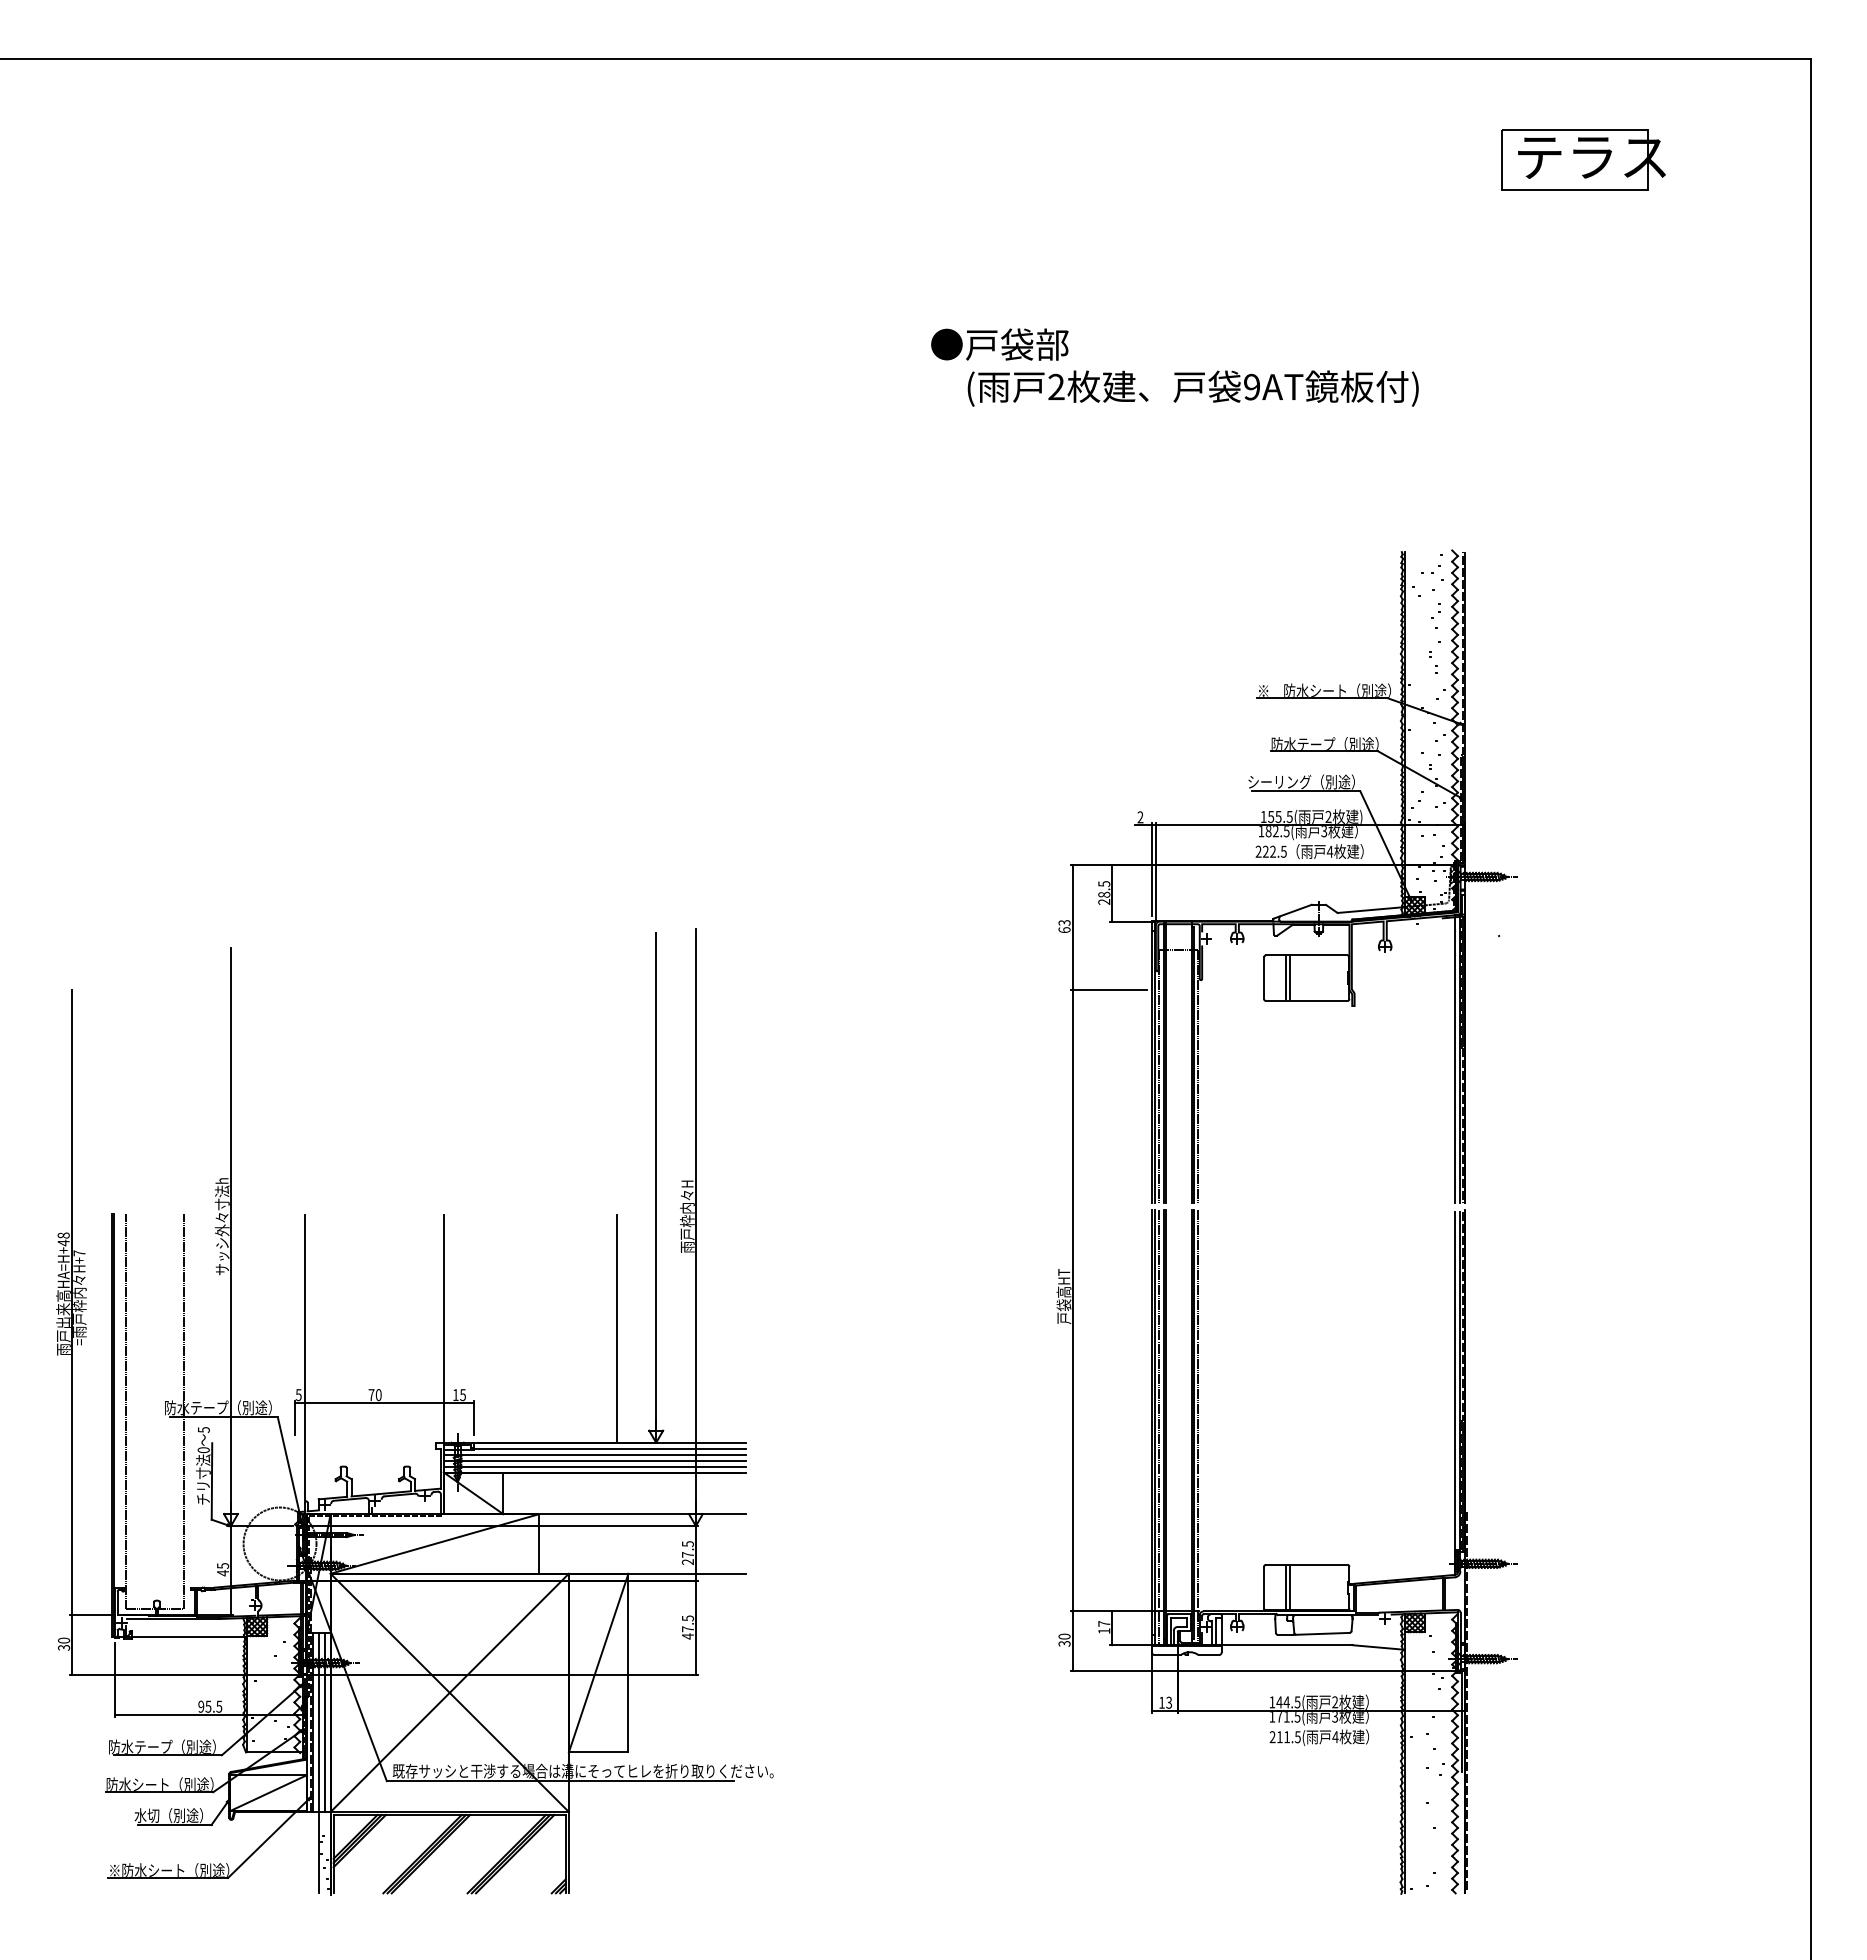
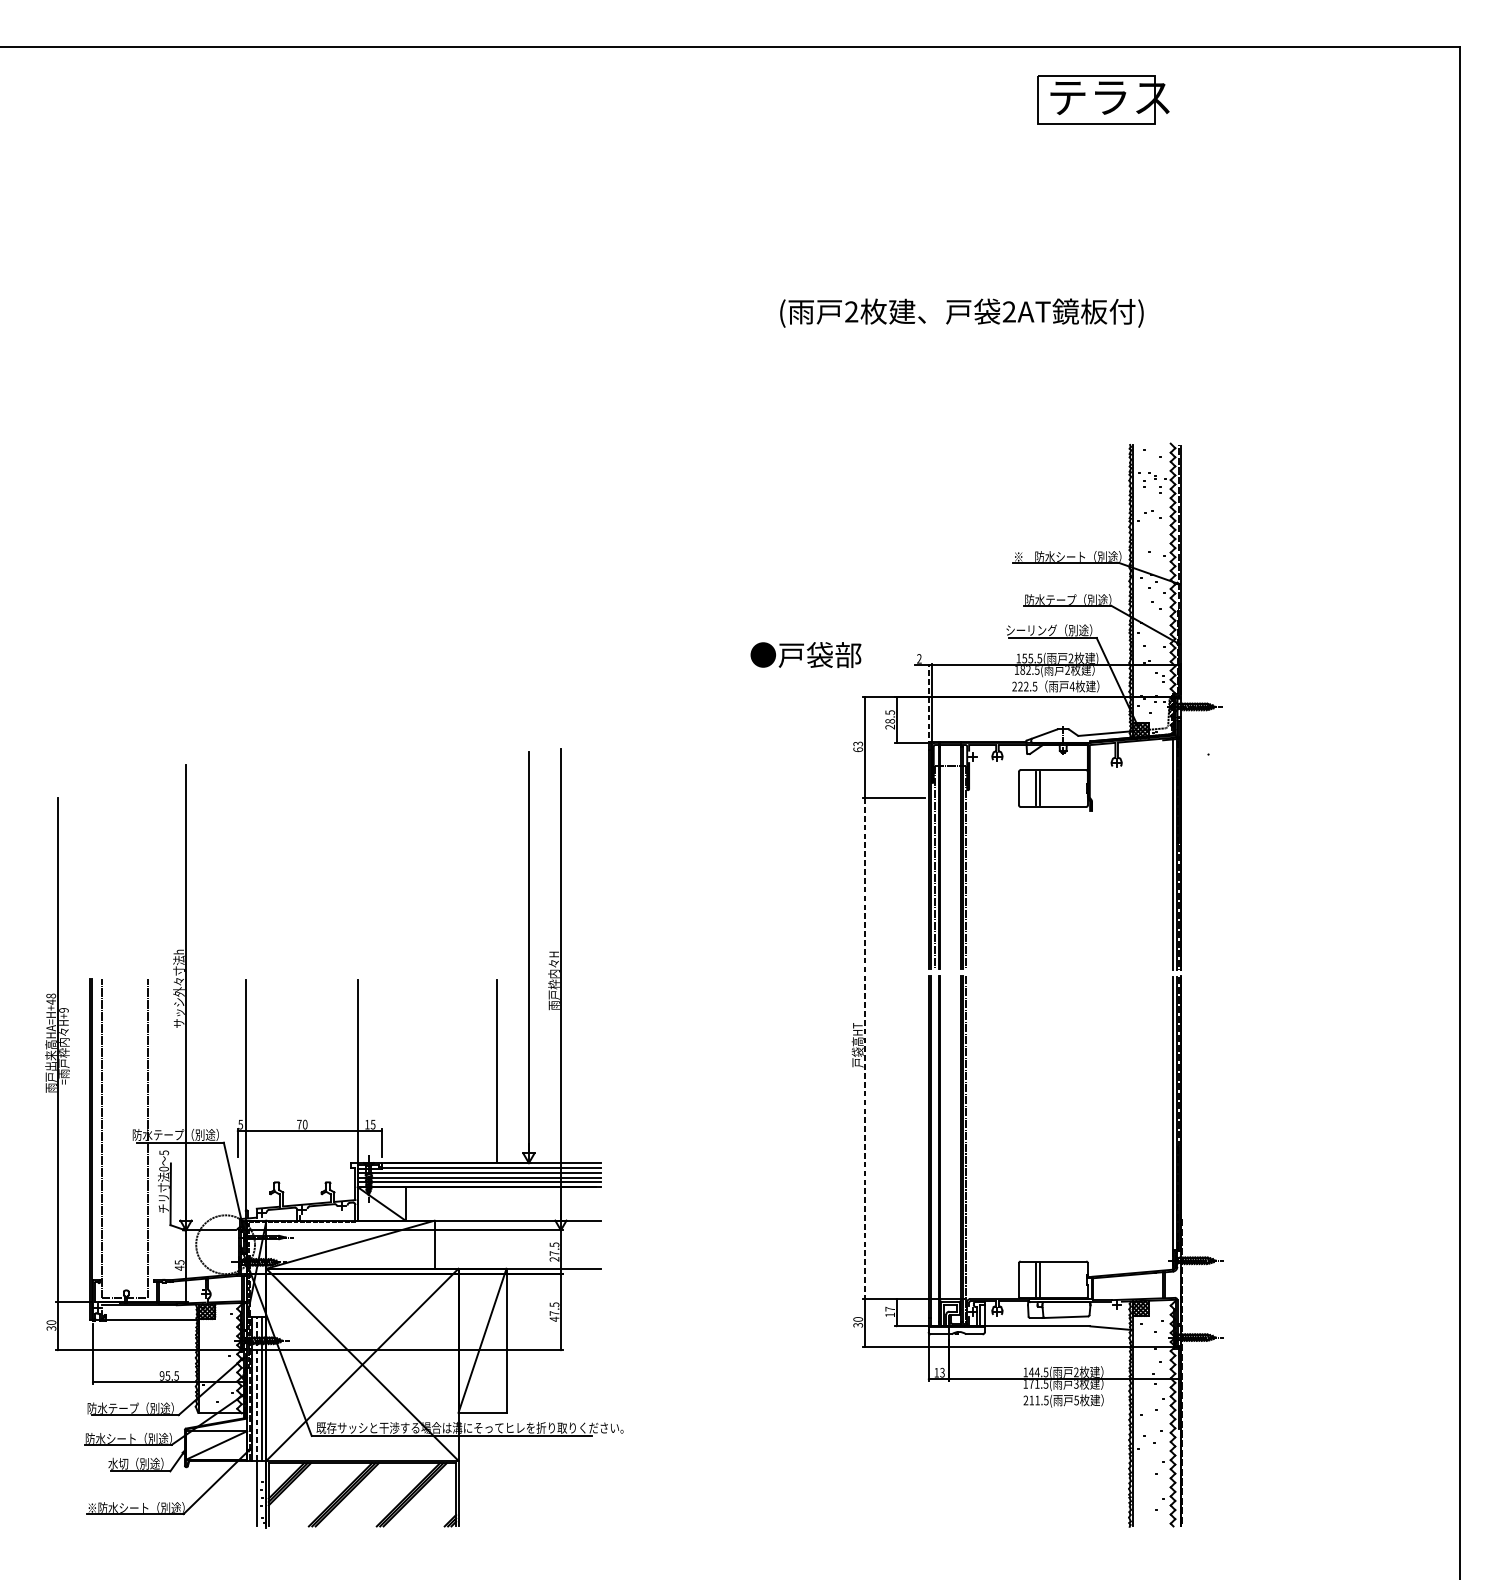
part: (1583, 159) -> (1103, 99), moved
text: (999, 344) -> (805, 654), moved
text: (1252, 387) -> (1009, 312), 9AT -> 2AT
text: (1324, 831) -> (1067, 670), 3 -> 2
line: (1151, 869) -> (928, 700), solid -> dashed
text: (79, 1253) -> (63, 1010), H+7 -> H+9
line: (1072, 1300) -> (864, 1048), solid -> dashed
line: (1159, 1427) -> (934, 1150), removed
line: (318, 1722) -> (256, 1388), solid -> dashed
text: (1335, 1737) -> (1076, 1400), 4 -> 5

